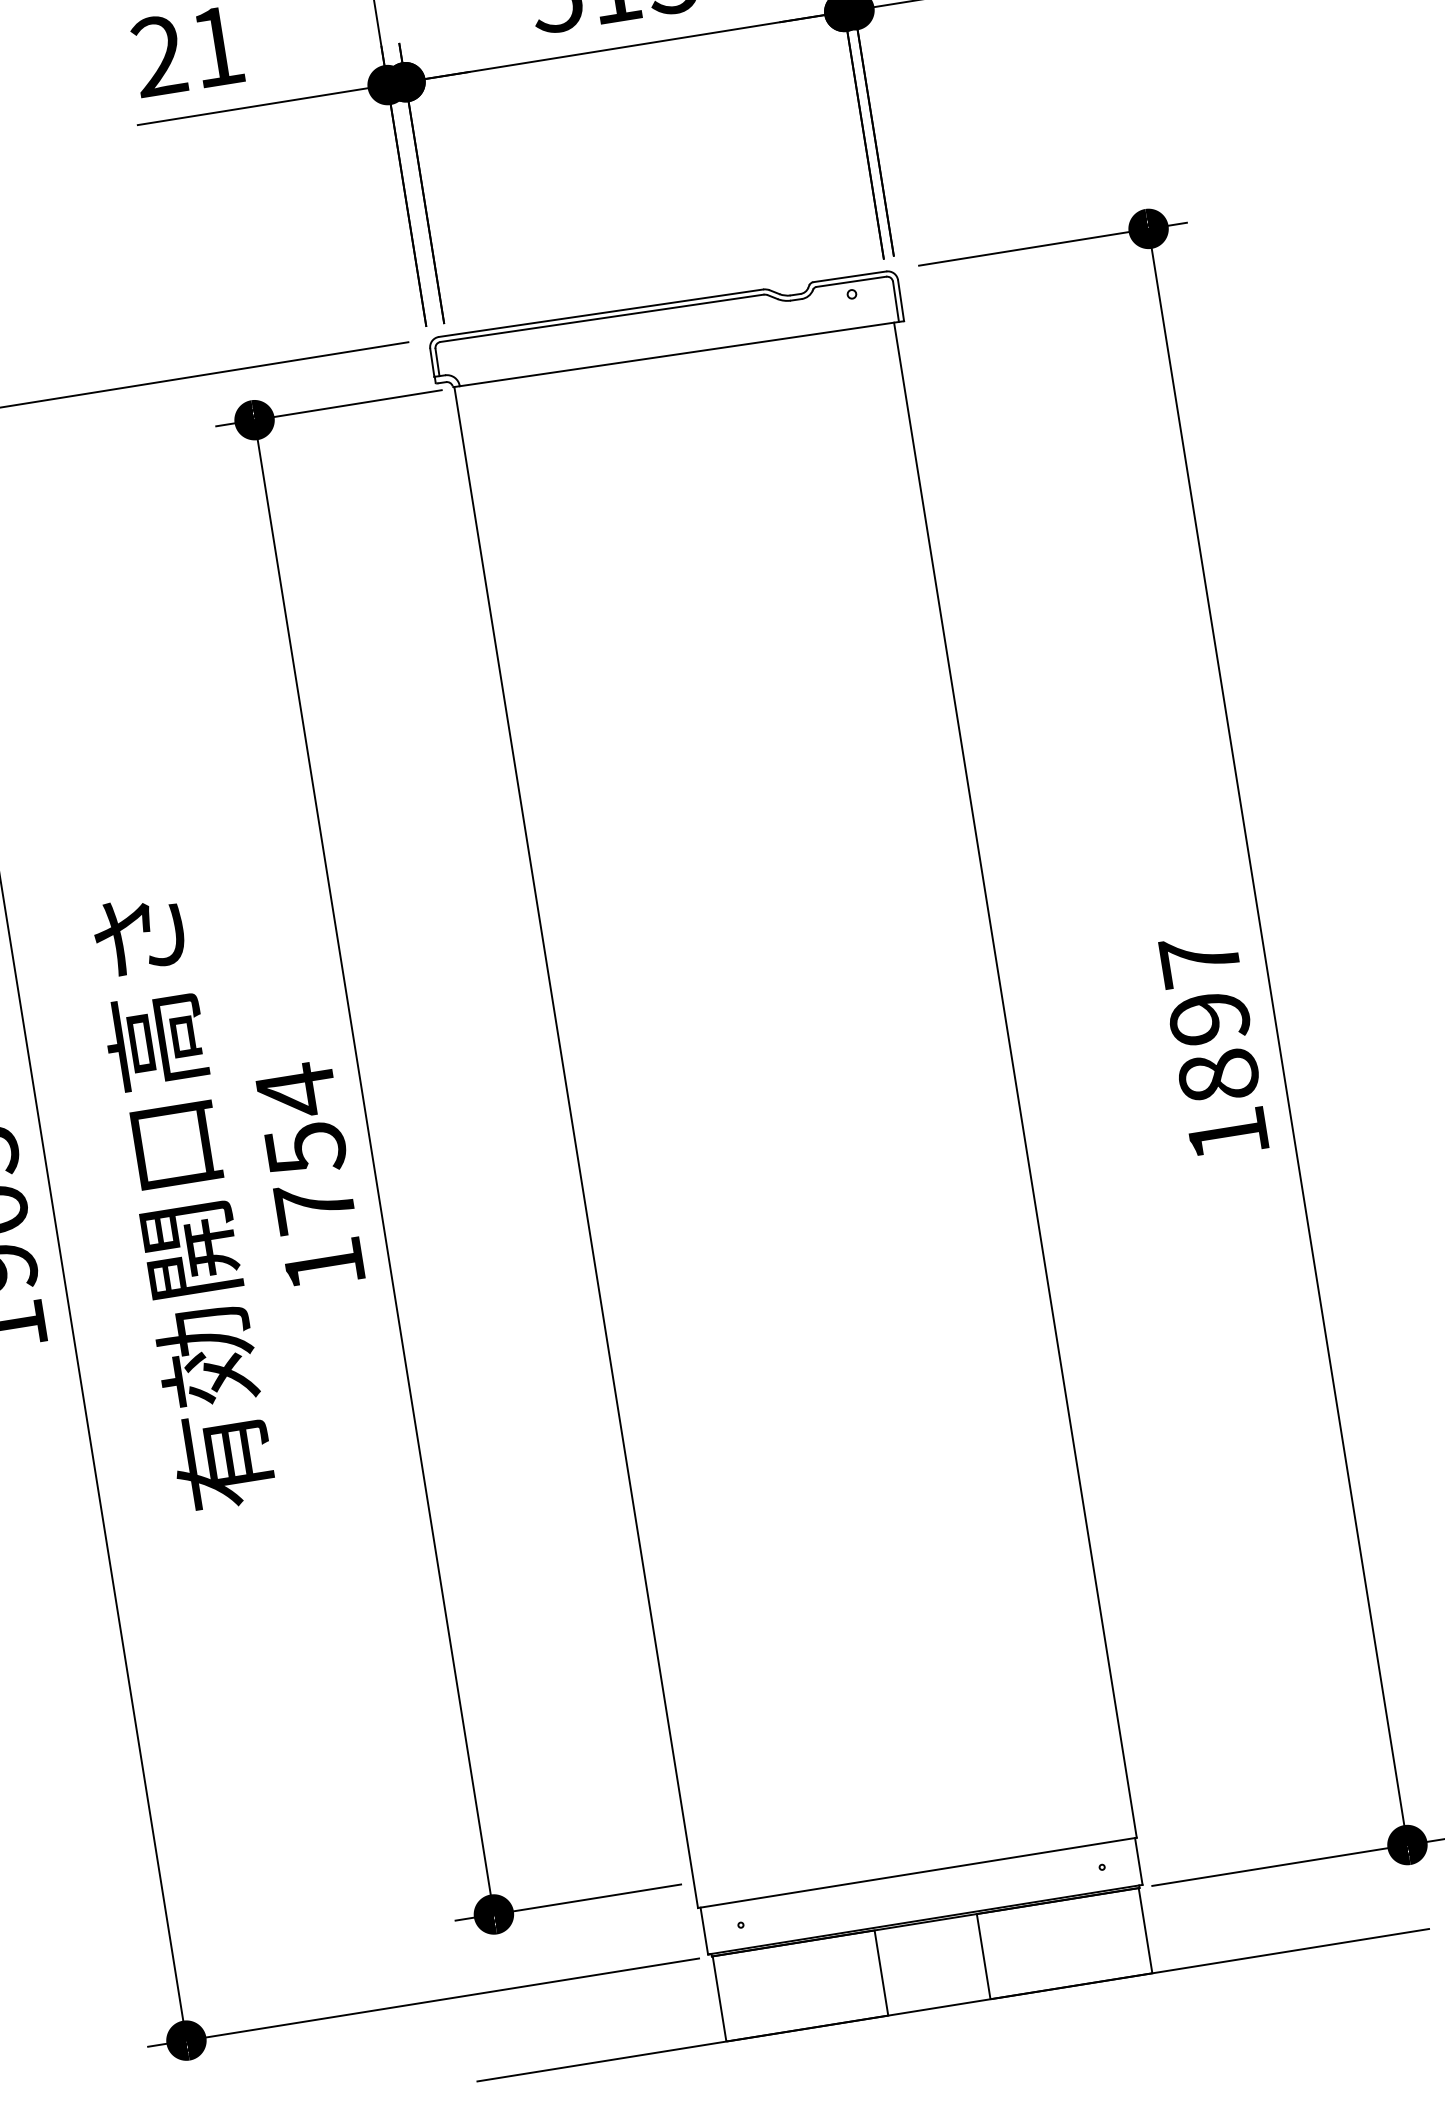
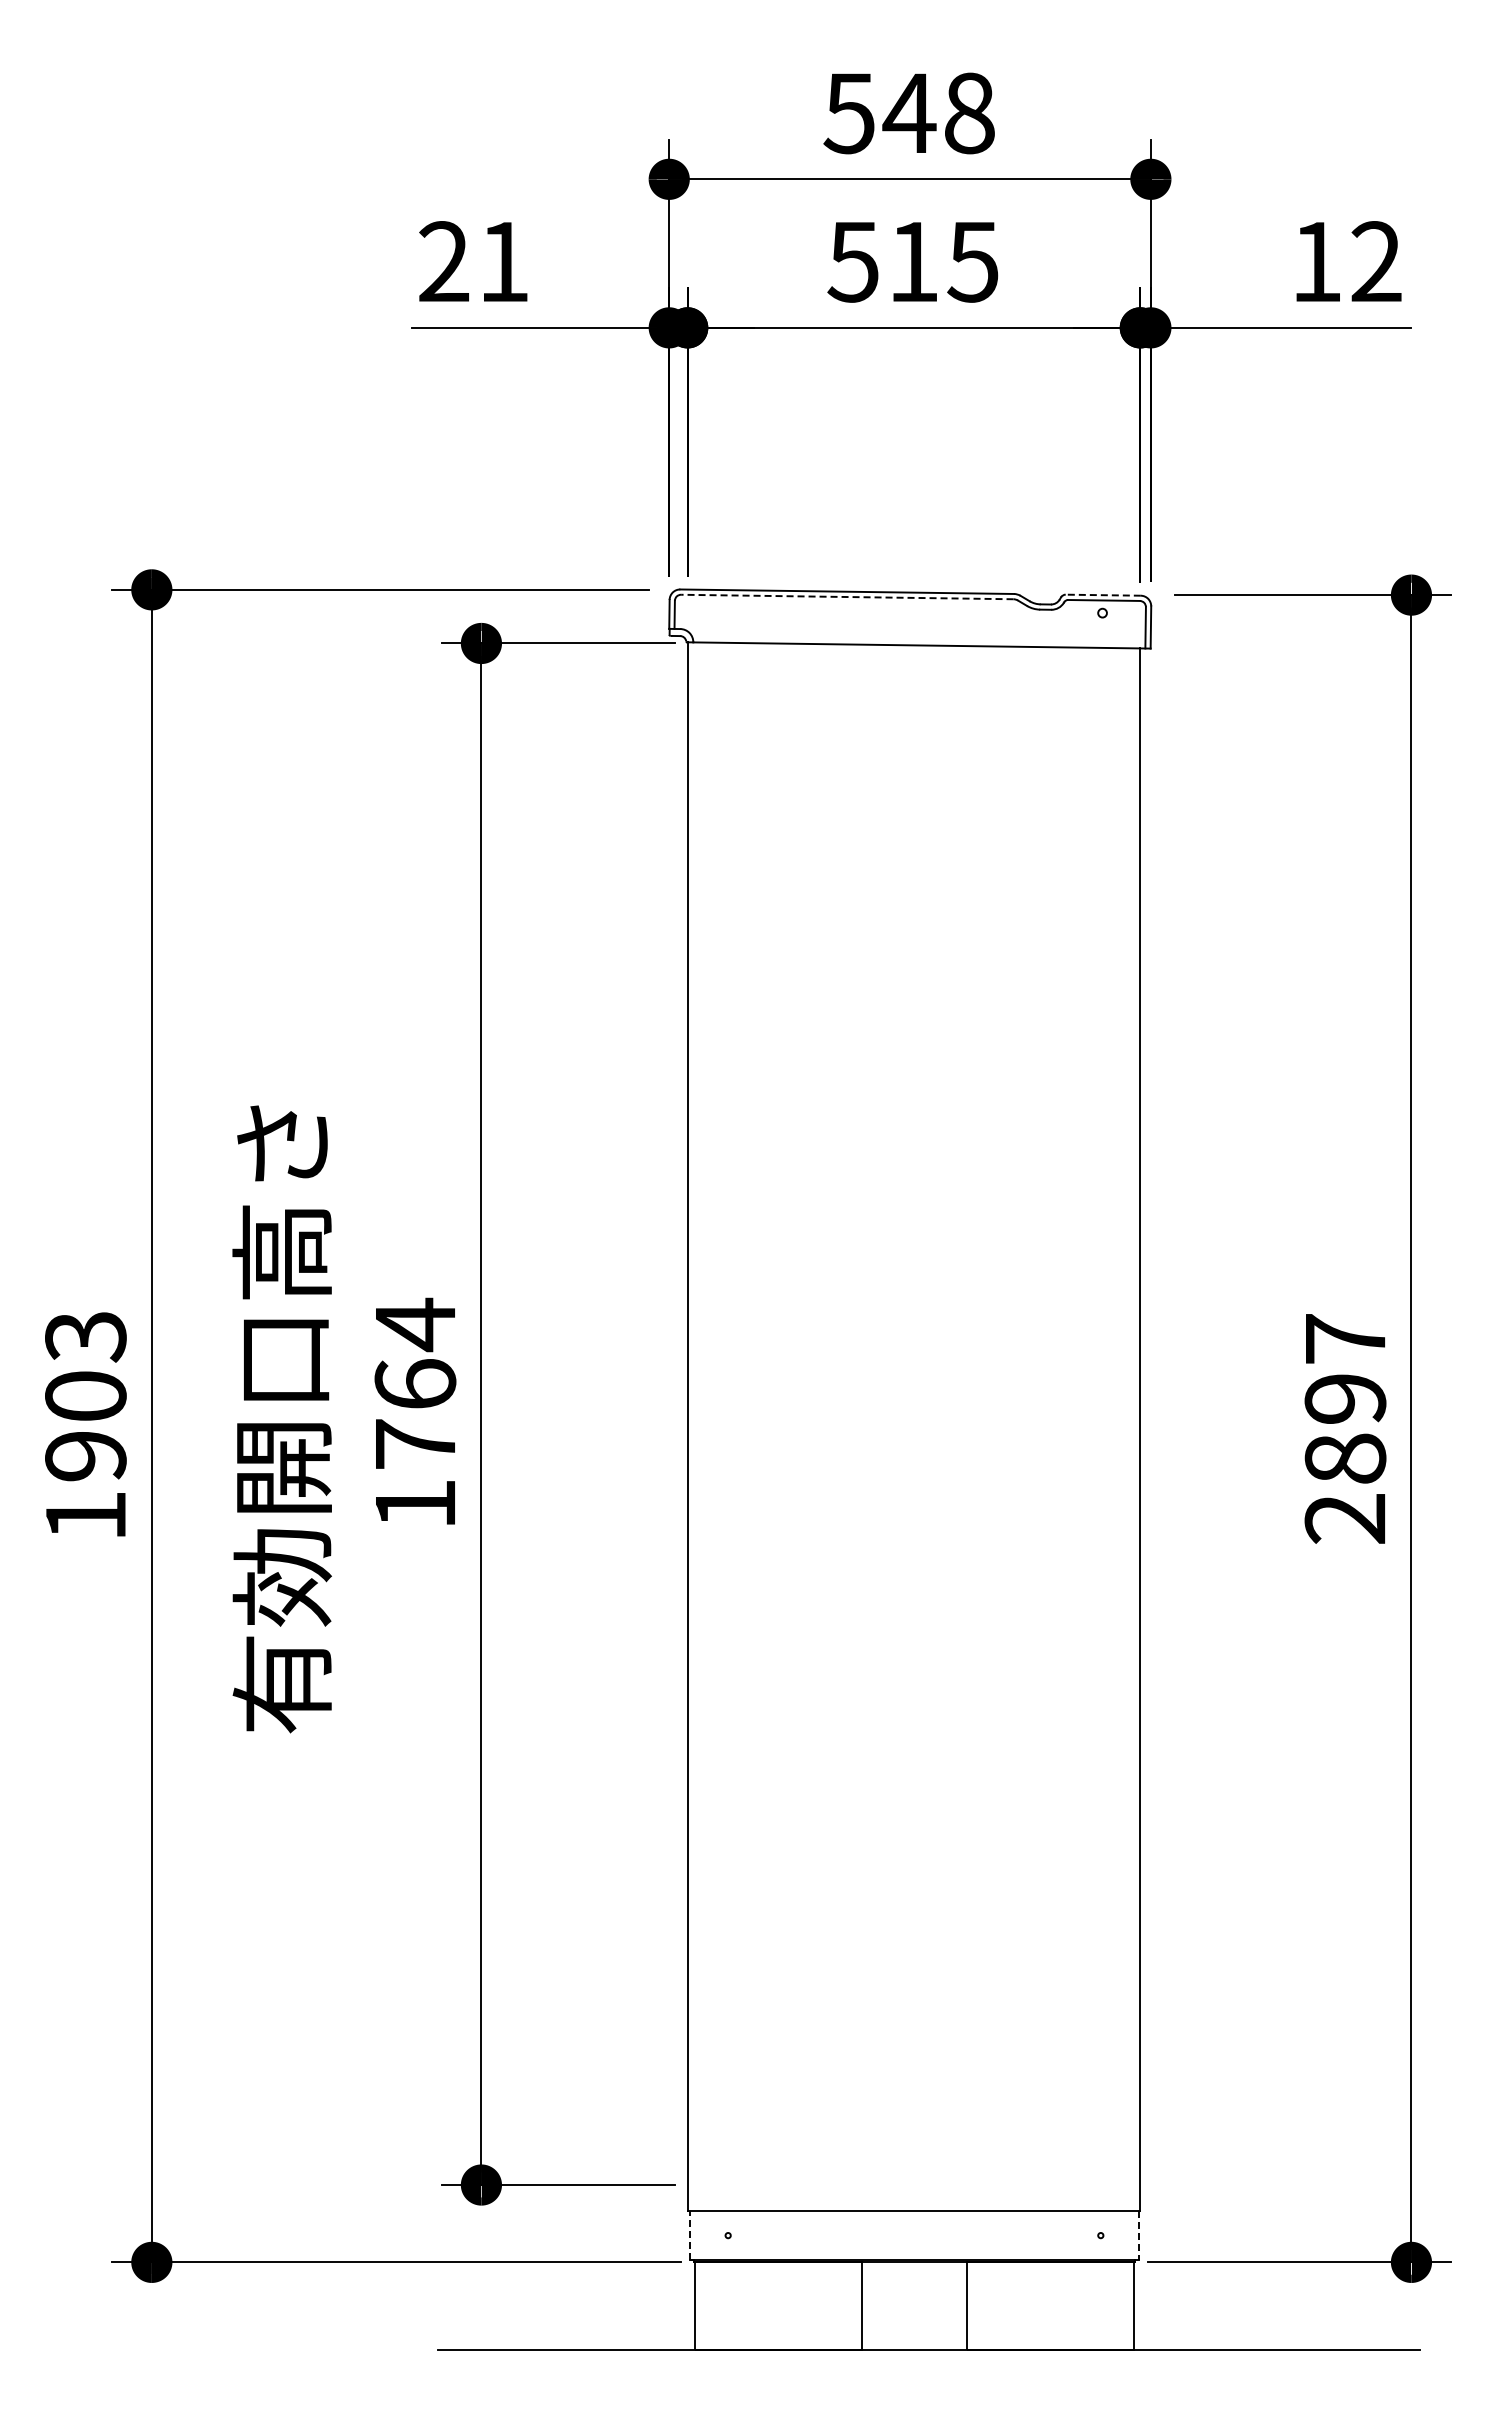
line: (850, 277) -> (1103, 595), solid -> dashed
line: (601, 318) -> (846, 597), solid -> dashed
text: (1227, 1134) -> (1344, 1518), 1897 -> 2897
text: (305, 1148) -> (415, 1384), 1754 -> 1764
line: (1138, 1862) -> (1138, 2236), solid -> dashed
line: (704, 1930) -> (690, 2235), solid -> dashed

